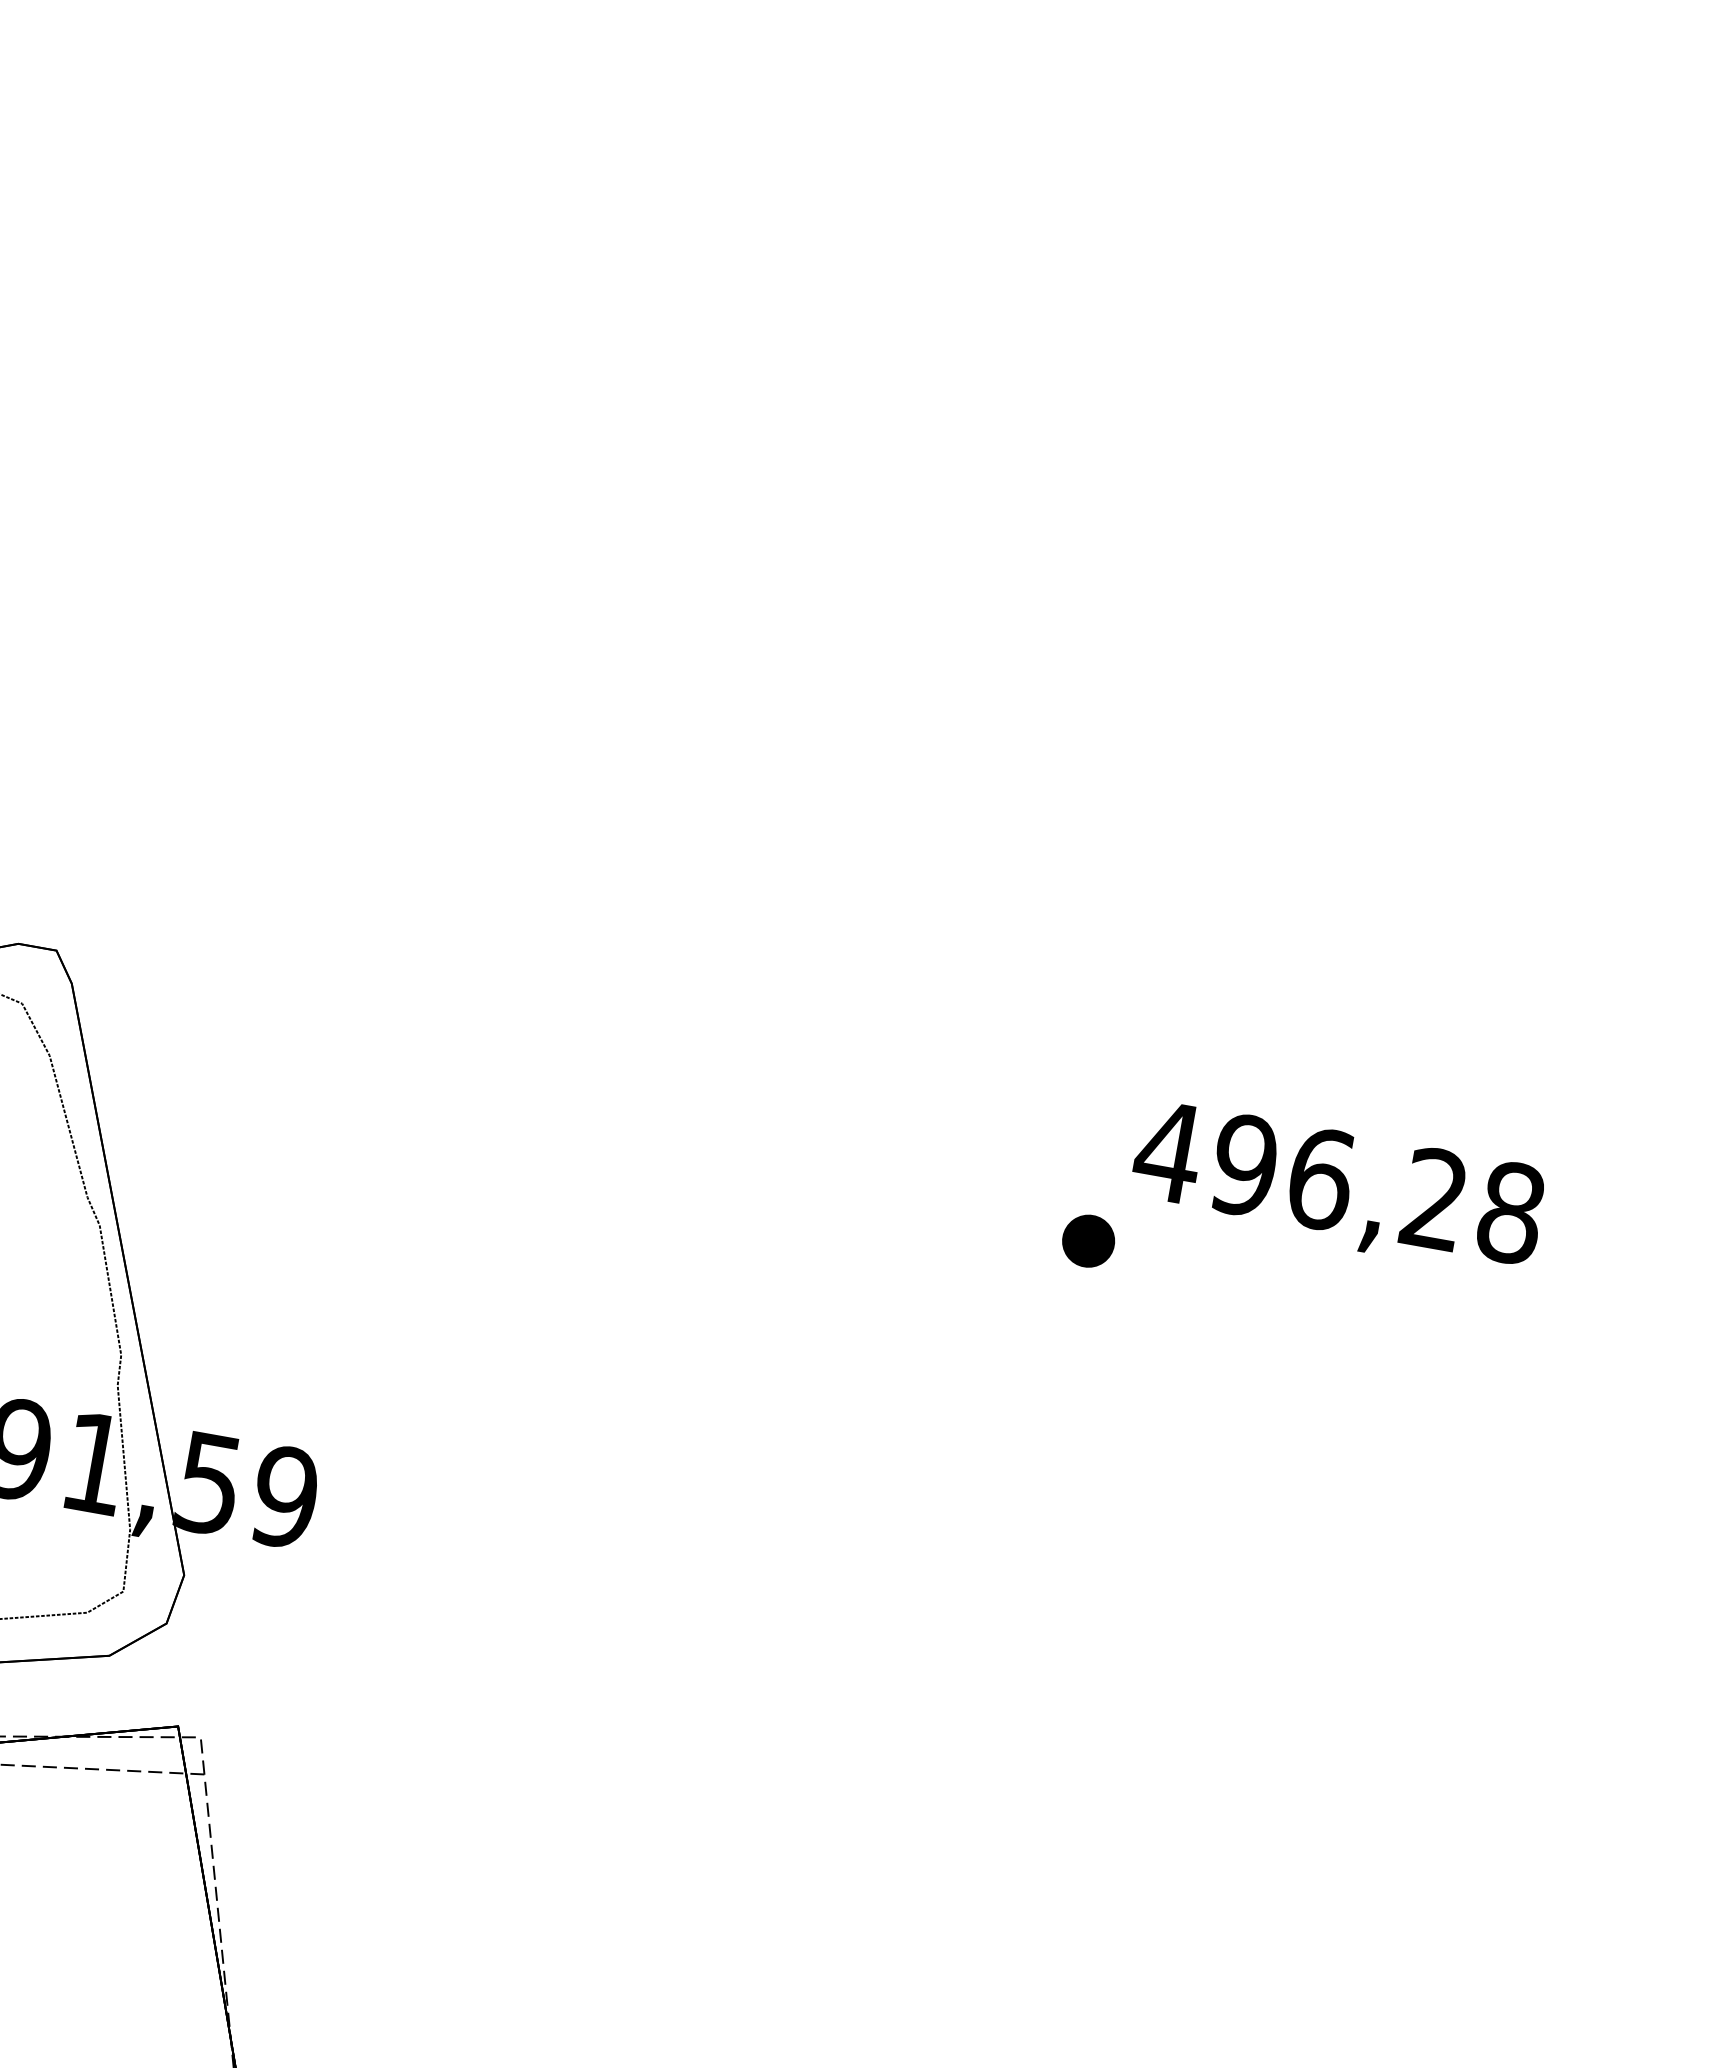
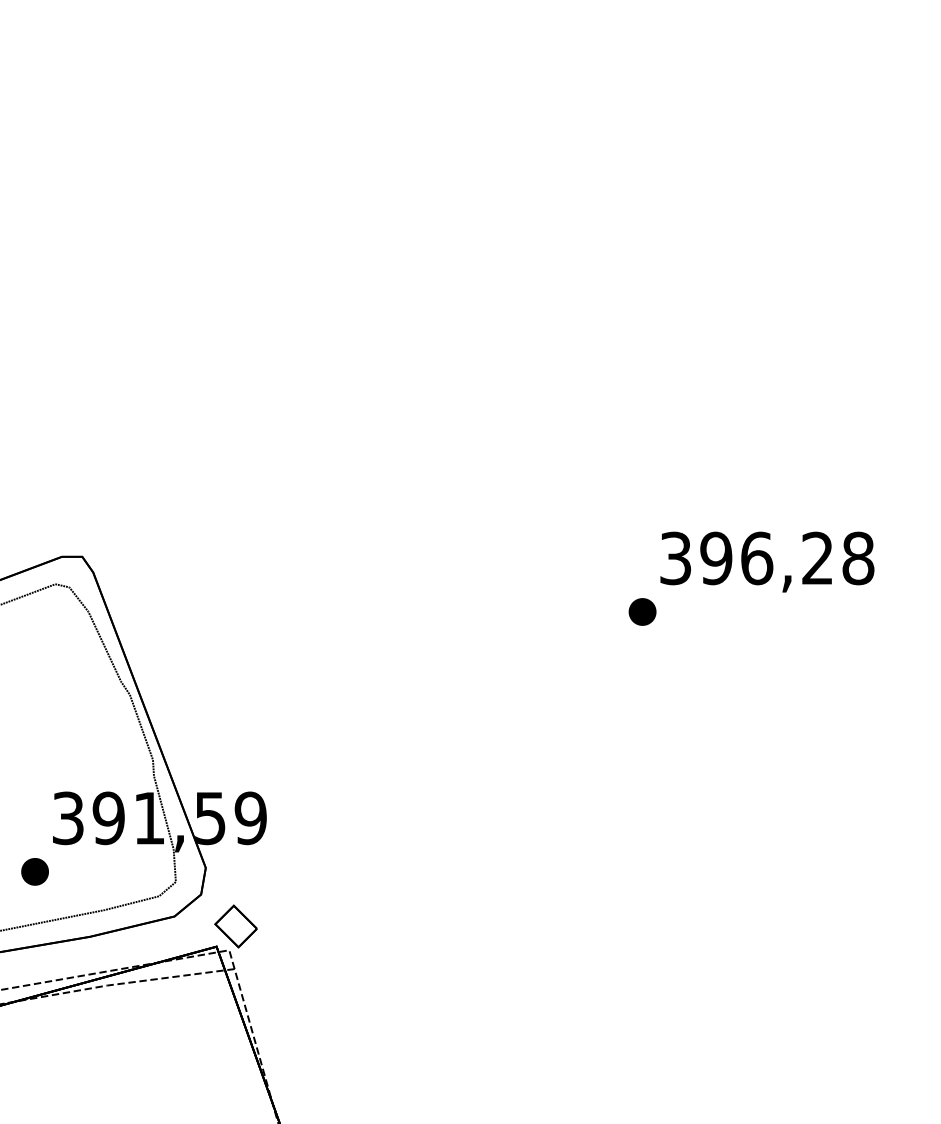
text: (1168, 1151) -> (675, 558), 496,28 -> 396,28
part: (220, 1694) -> (235, 926), added

